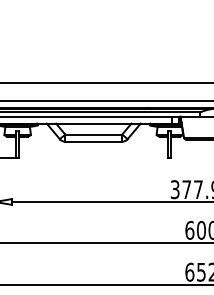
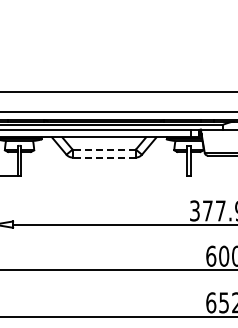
line: (93, 134) -> (104, 149), solid -> dashed
line: (93, 141) -> (104, 157), solid -> dashed

